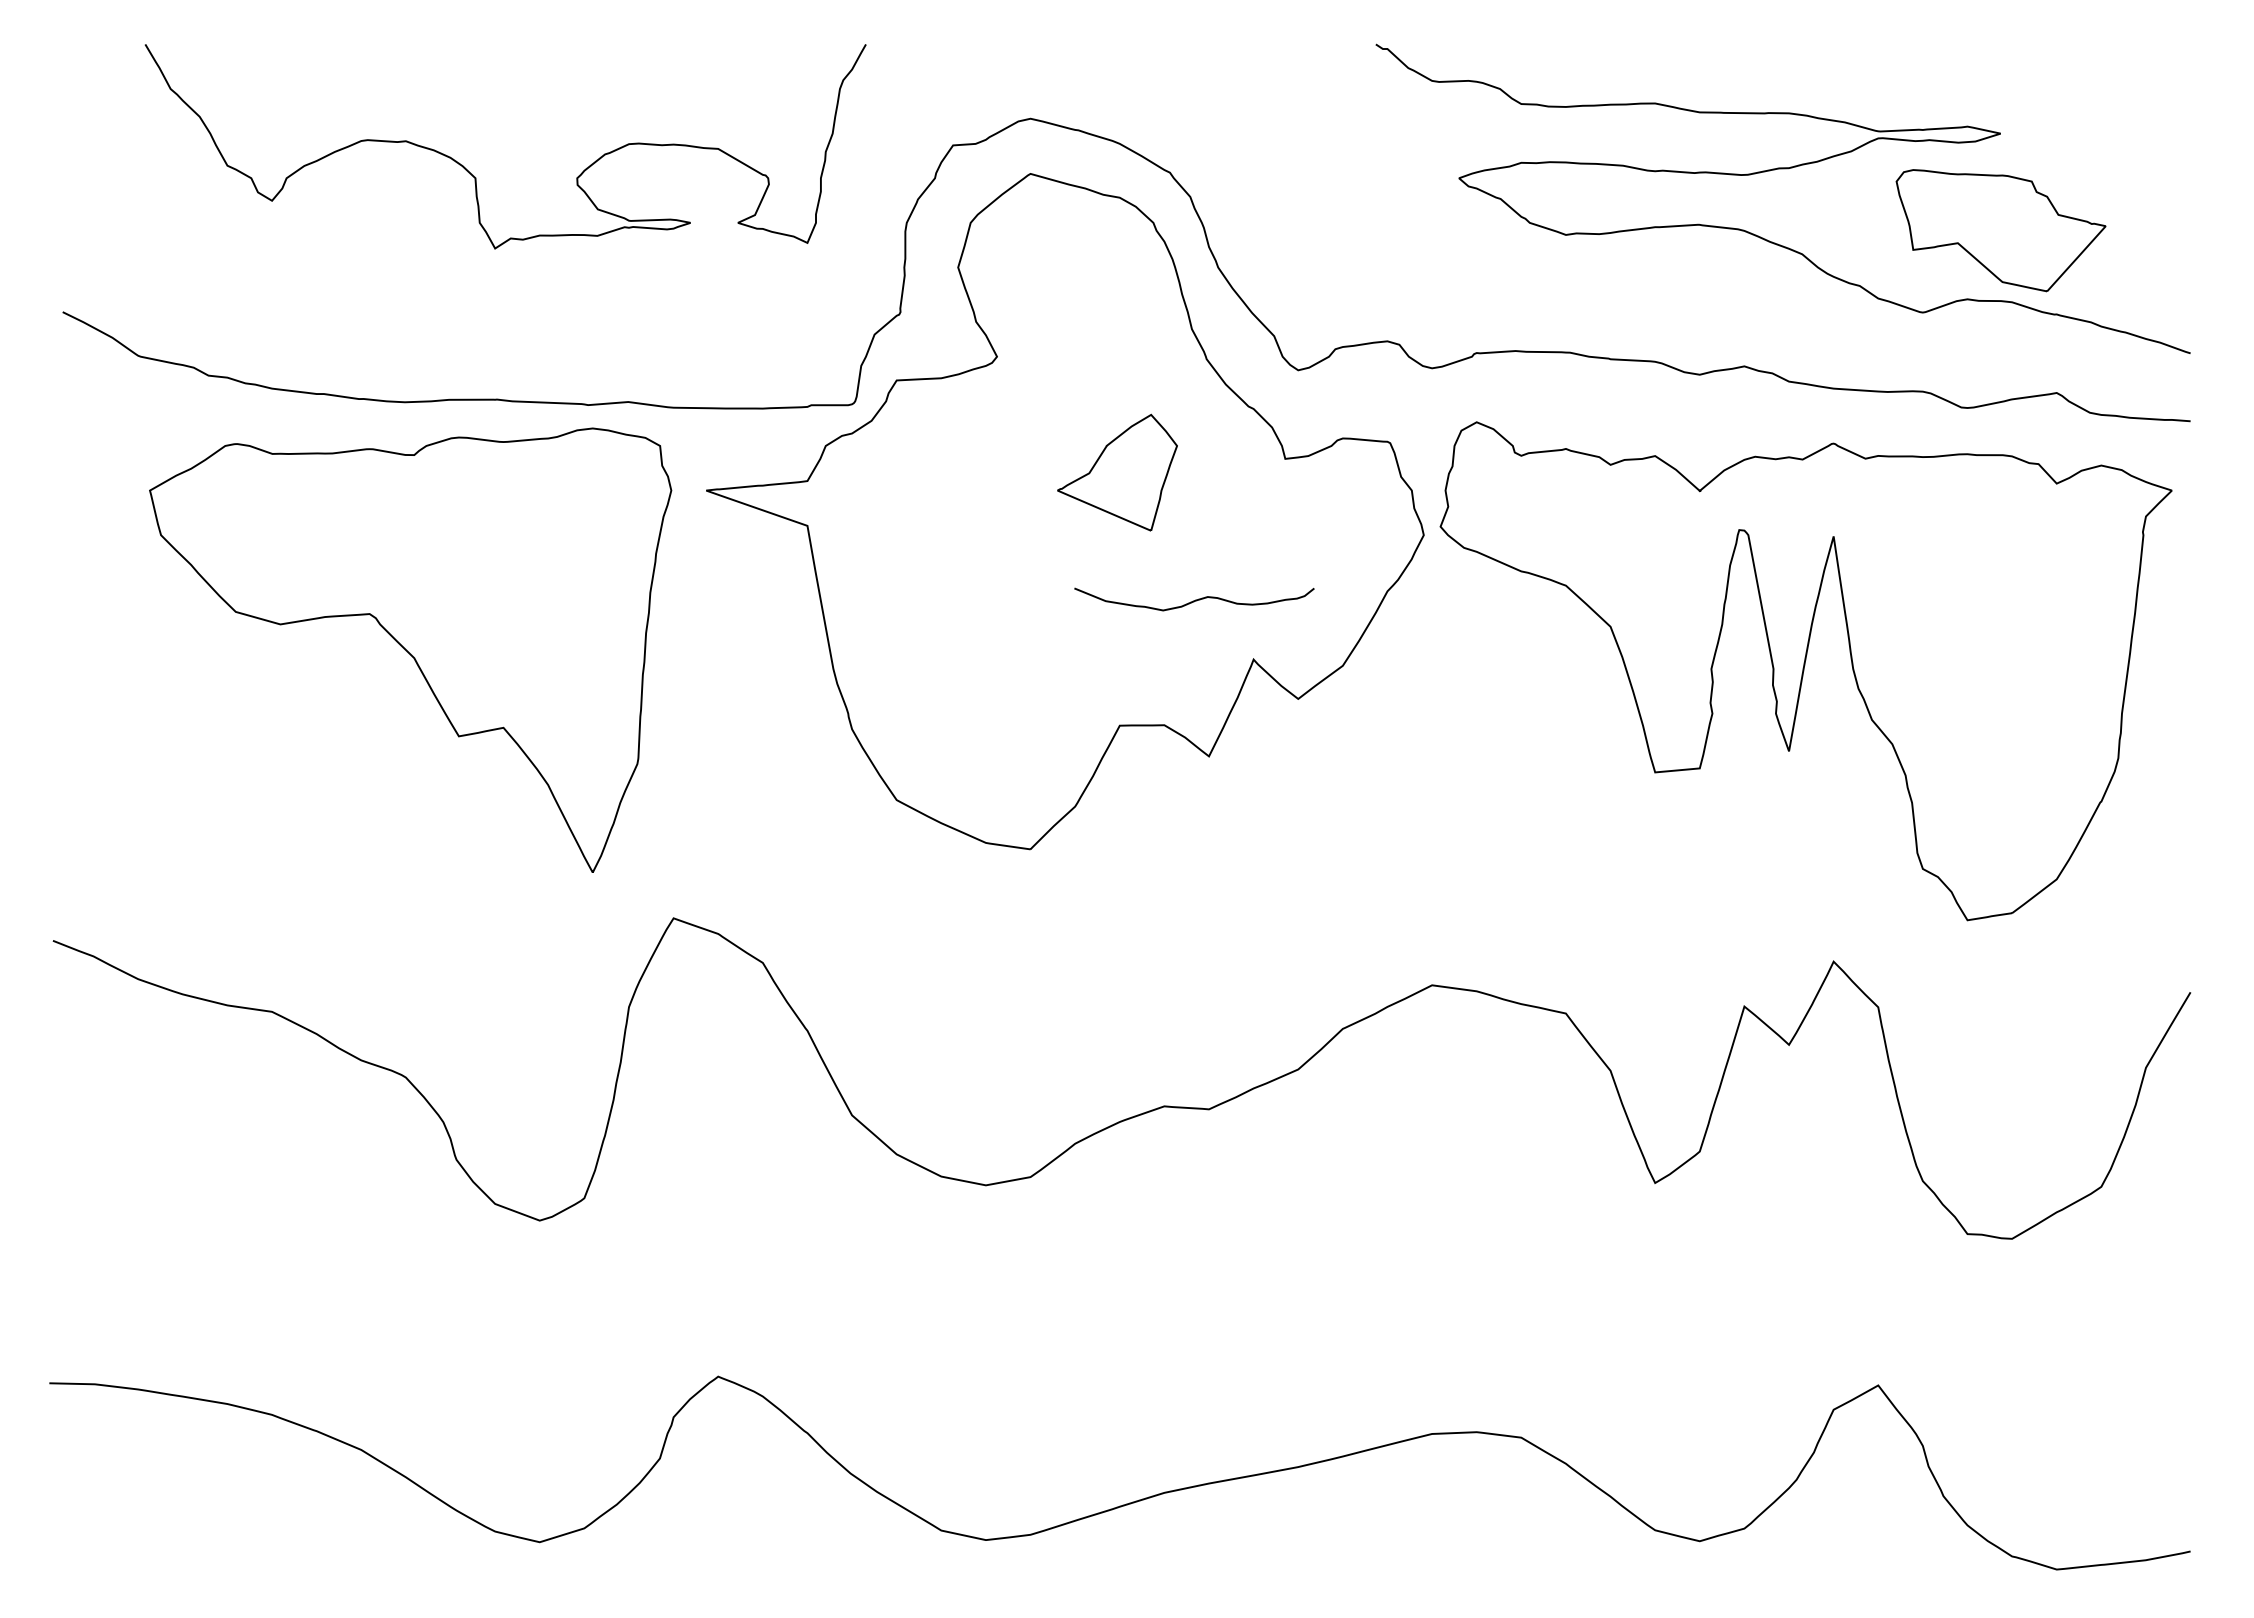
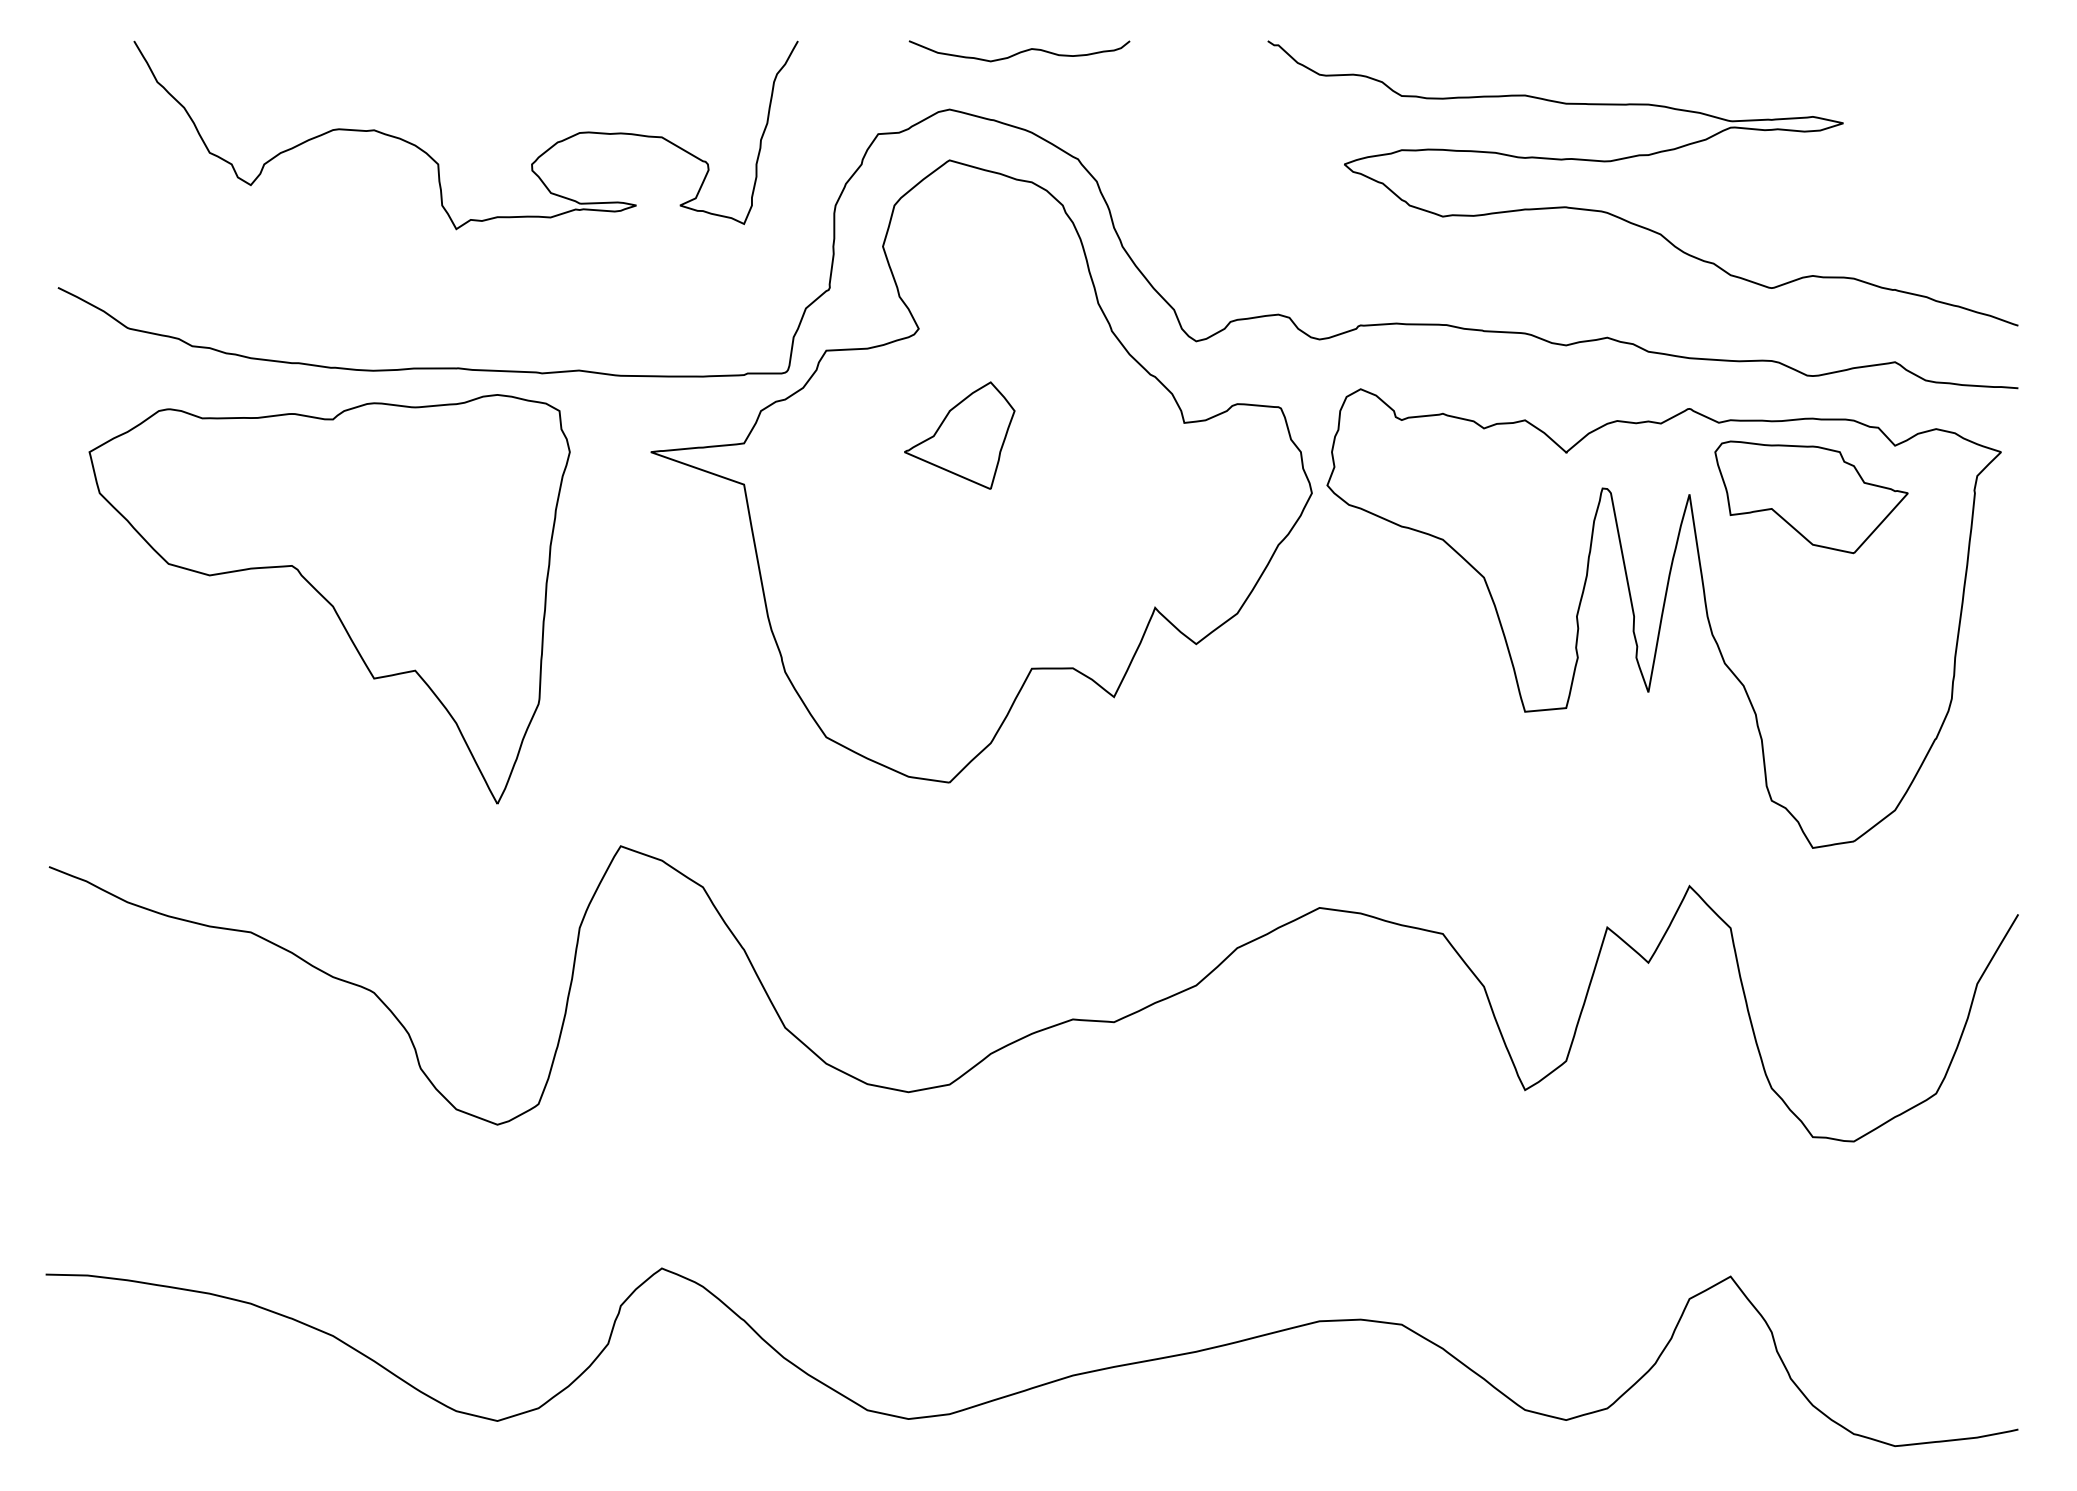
part: (2000, 230) -> (1811, 497), moved
part: (1117, 472) -> (959, 435), moved
curve: (1195, 599) -> (1020, 51), moved
part: (410, 649) -> (329, 598), moved

